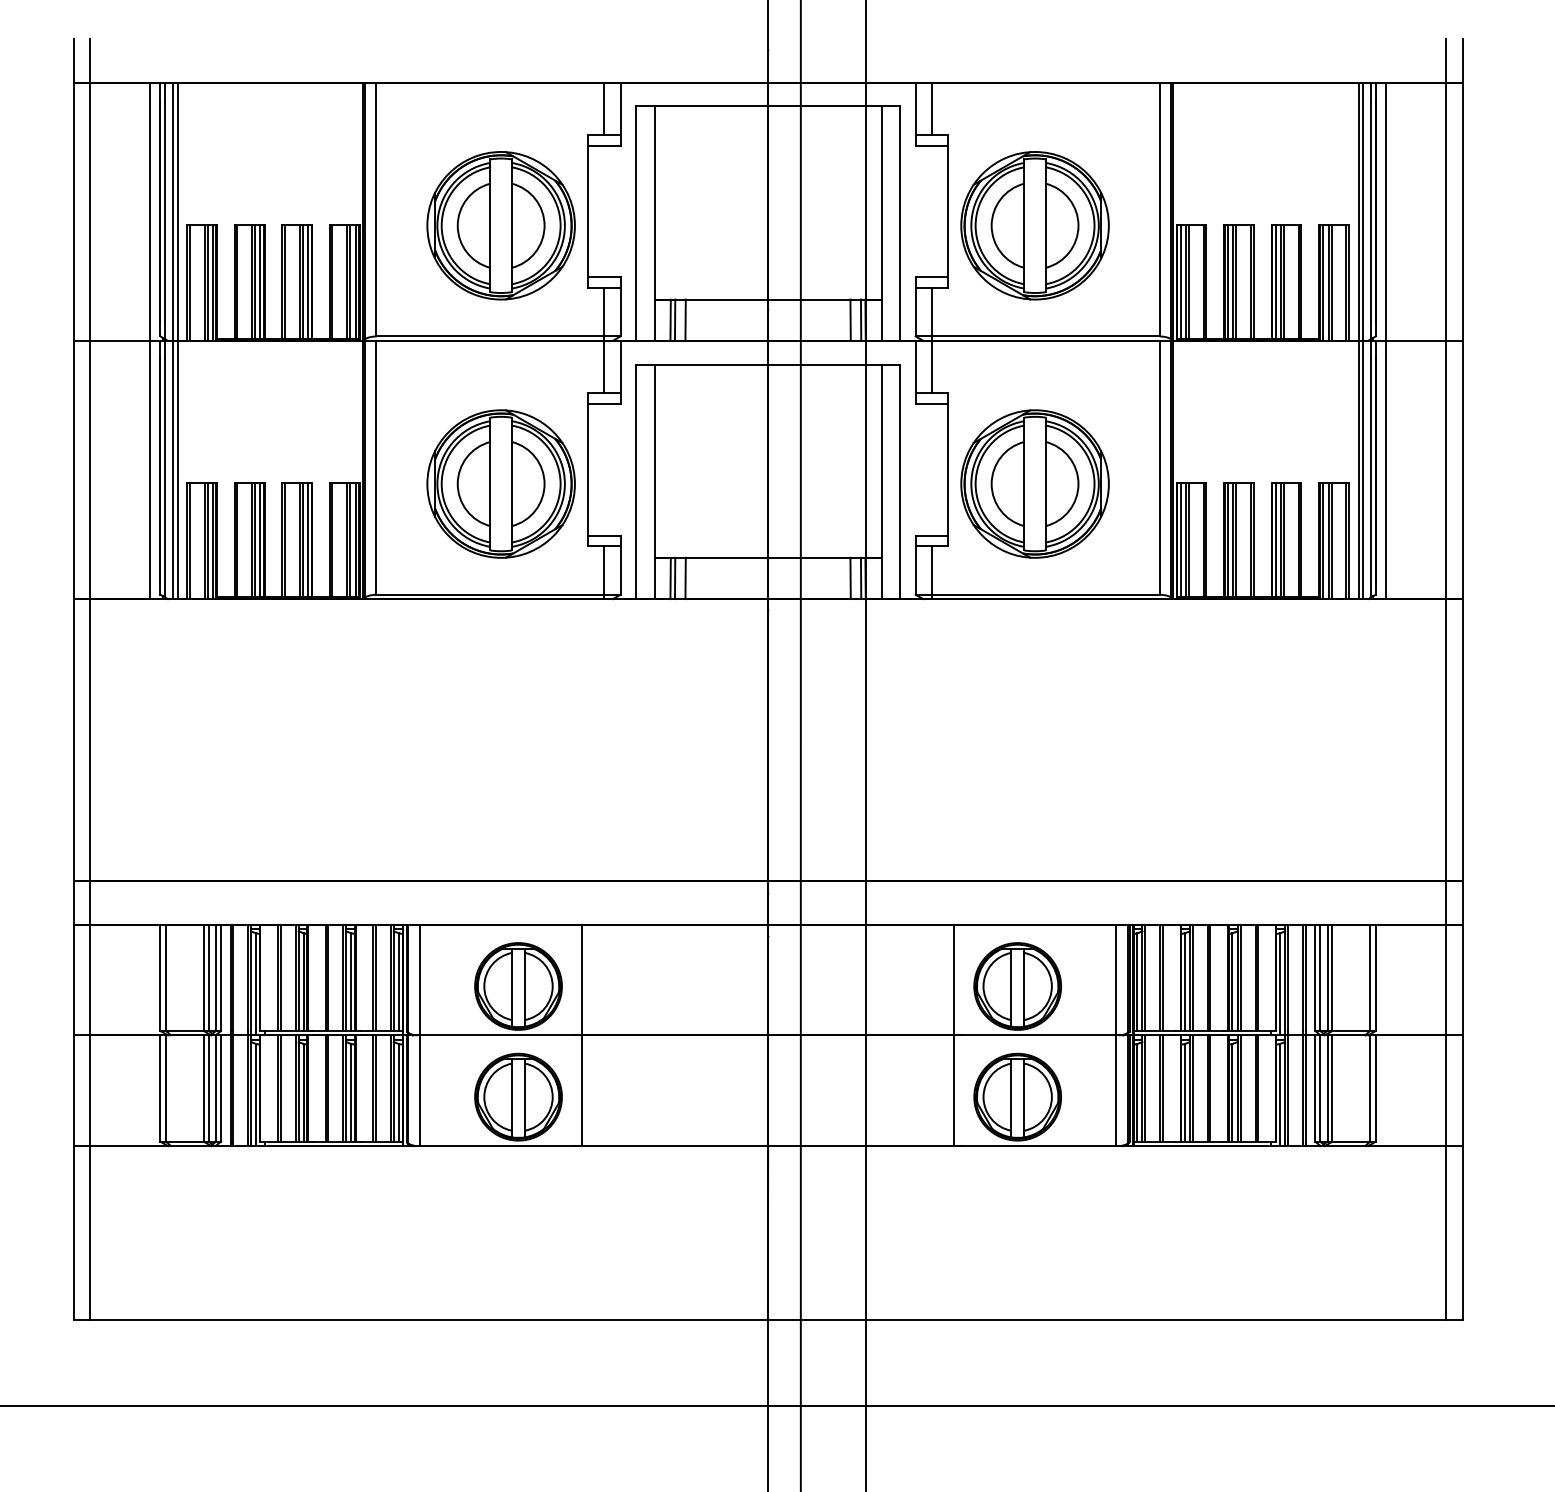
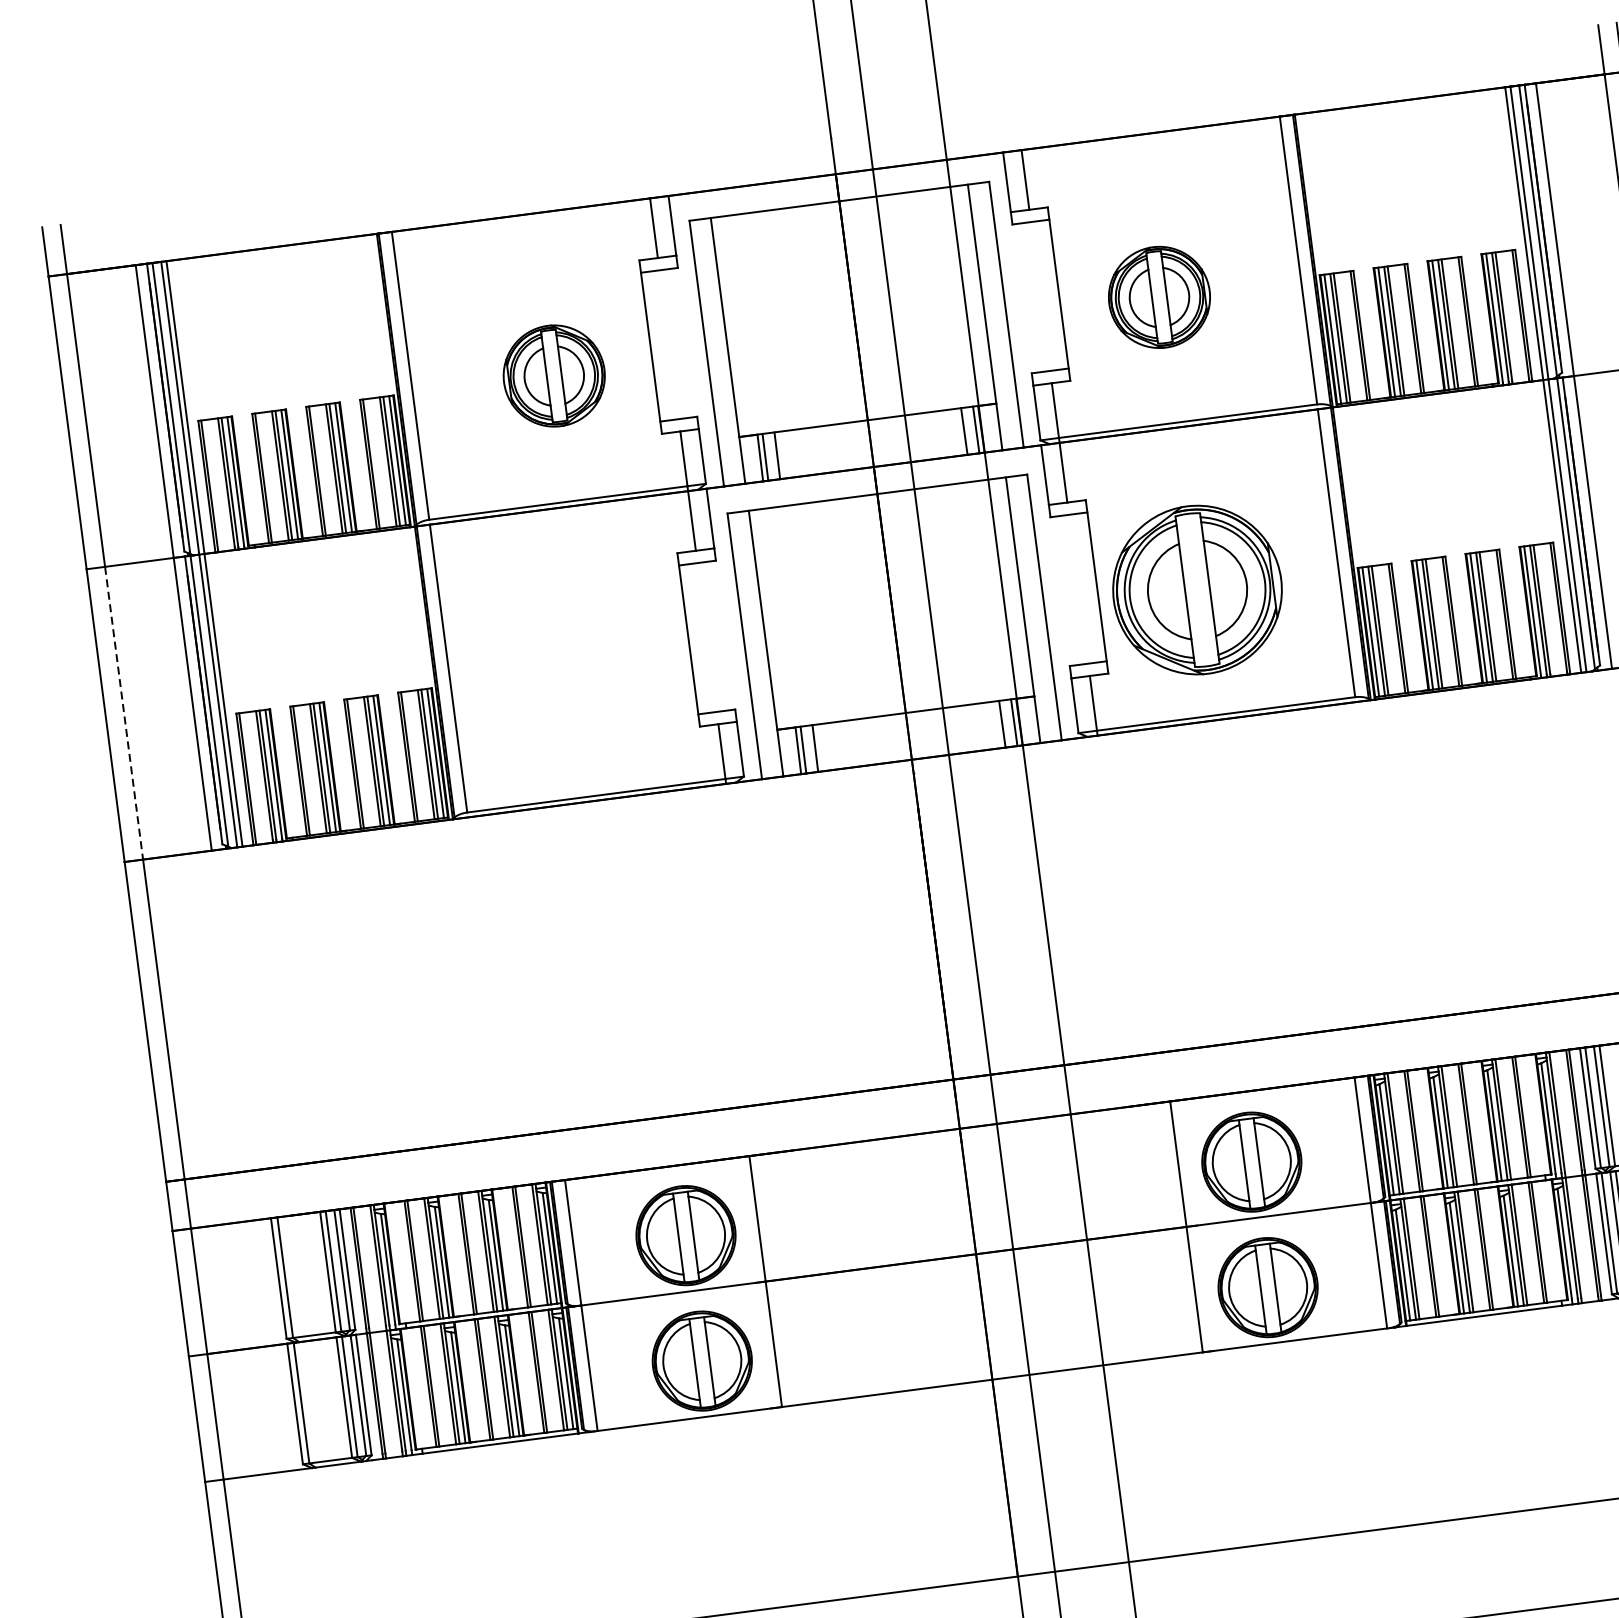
part: (500, 225) -> (553, 375), size x0.6
part: (1034, 225) -> (1158, 297), size x0.6
line: (89, 470) -> (123, 713), solid -> dashed
part: (500, 483) -> (591, 668), removed

